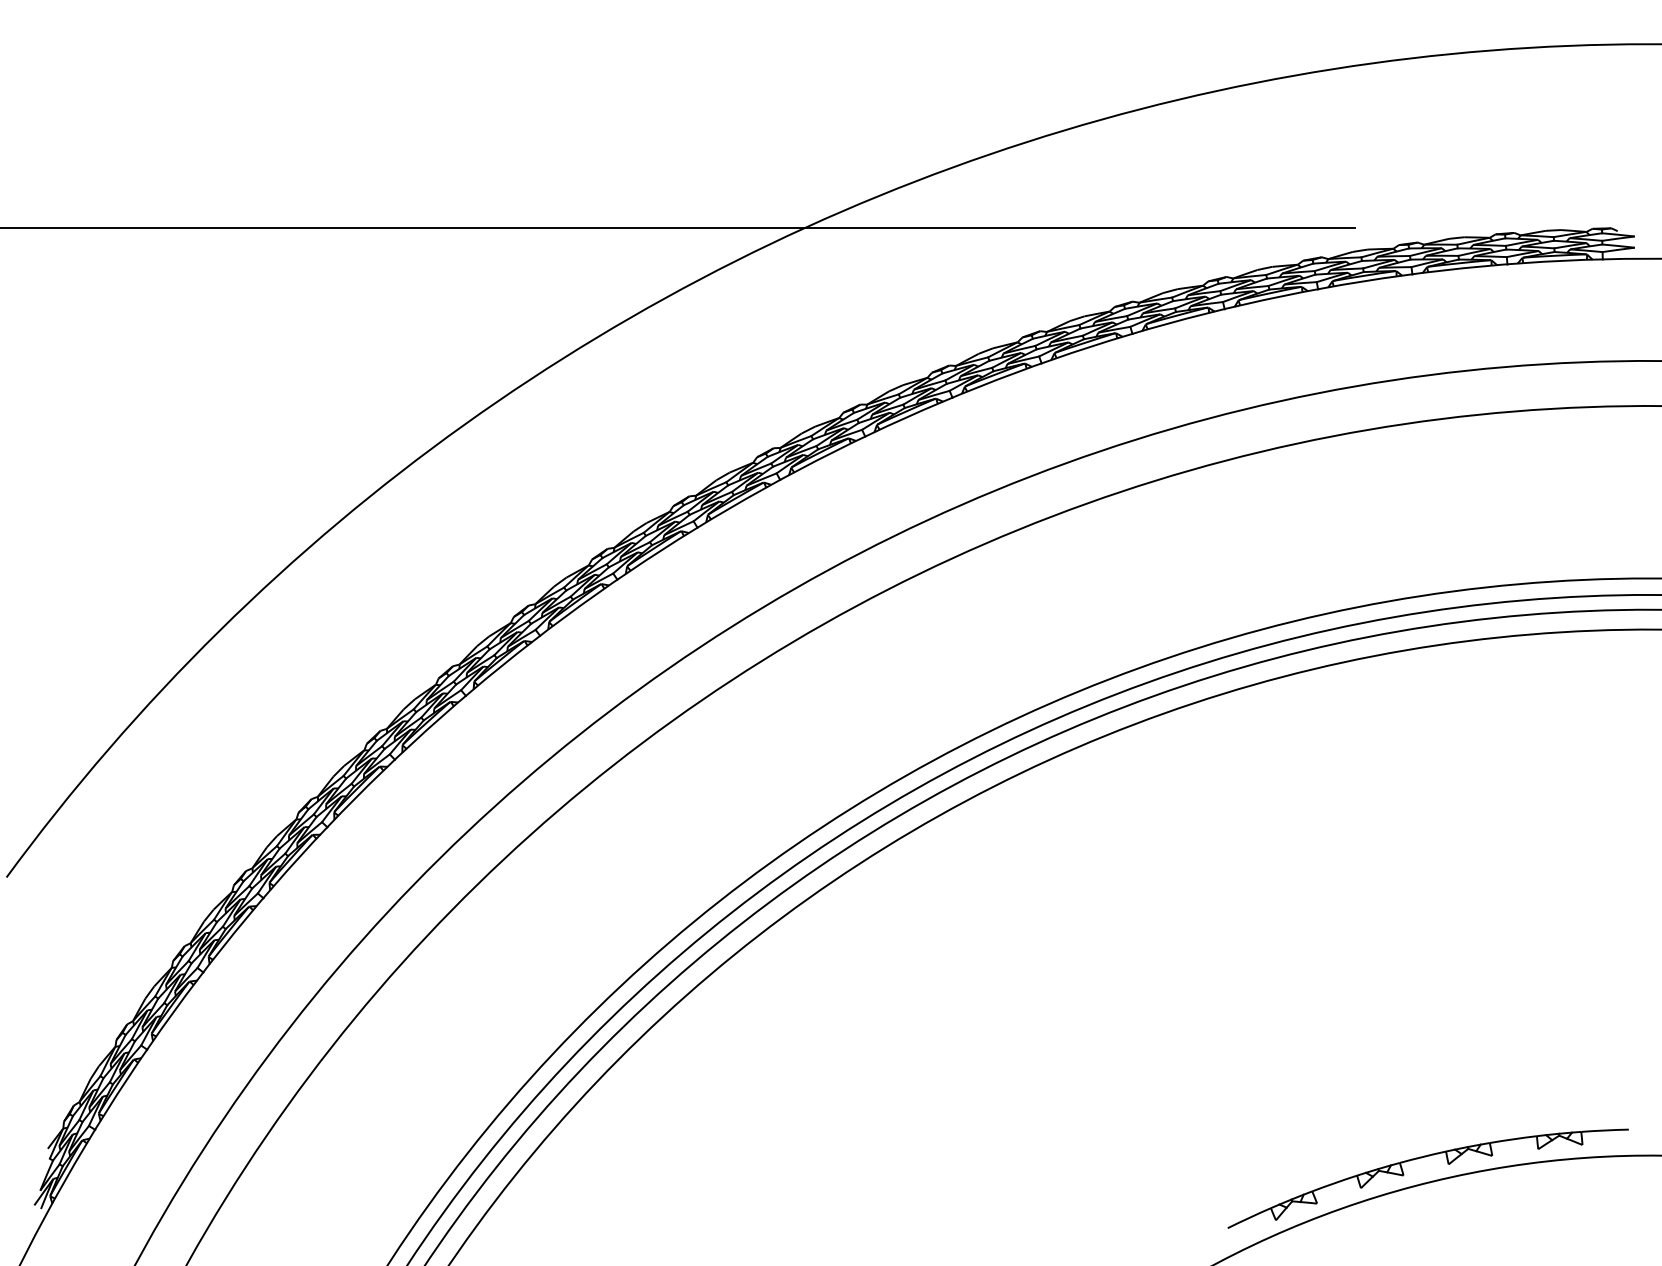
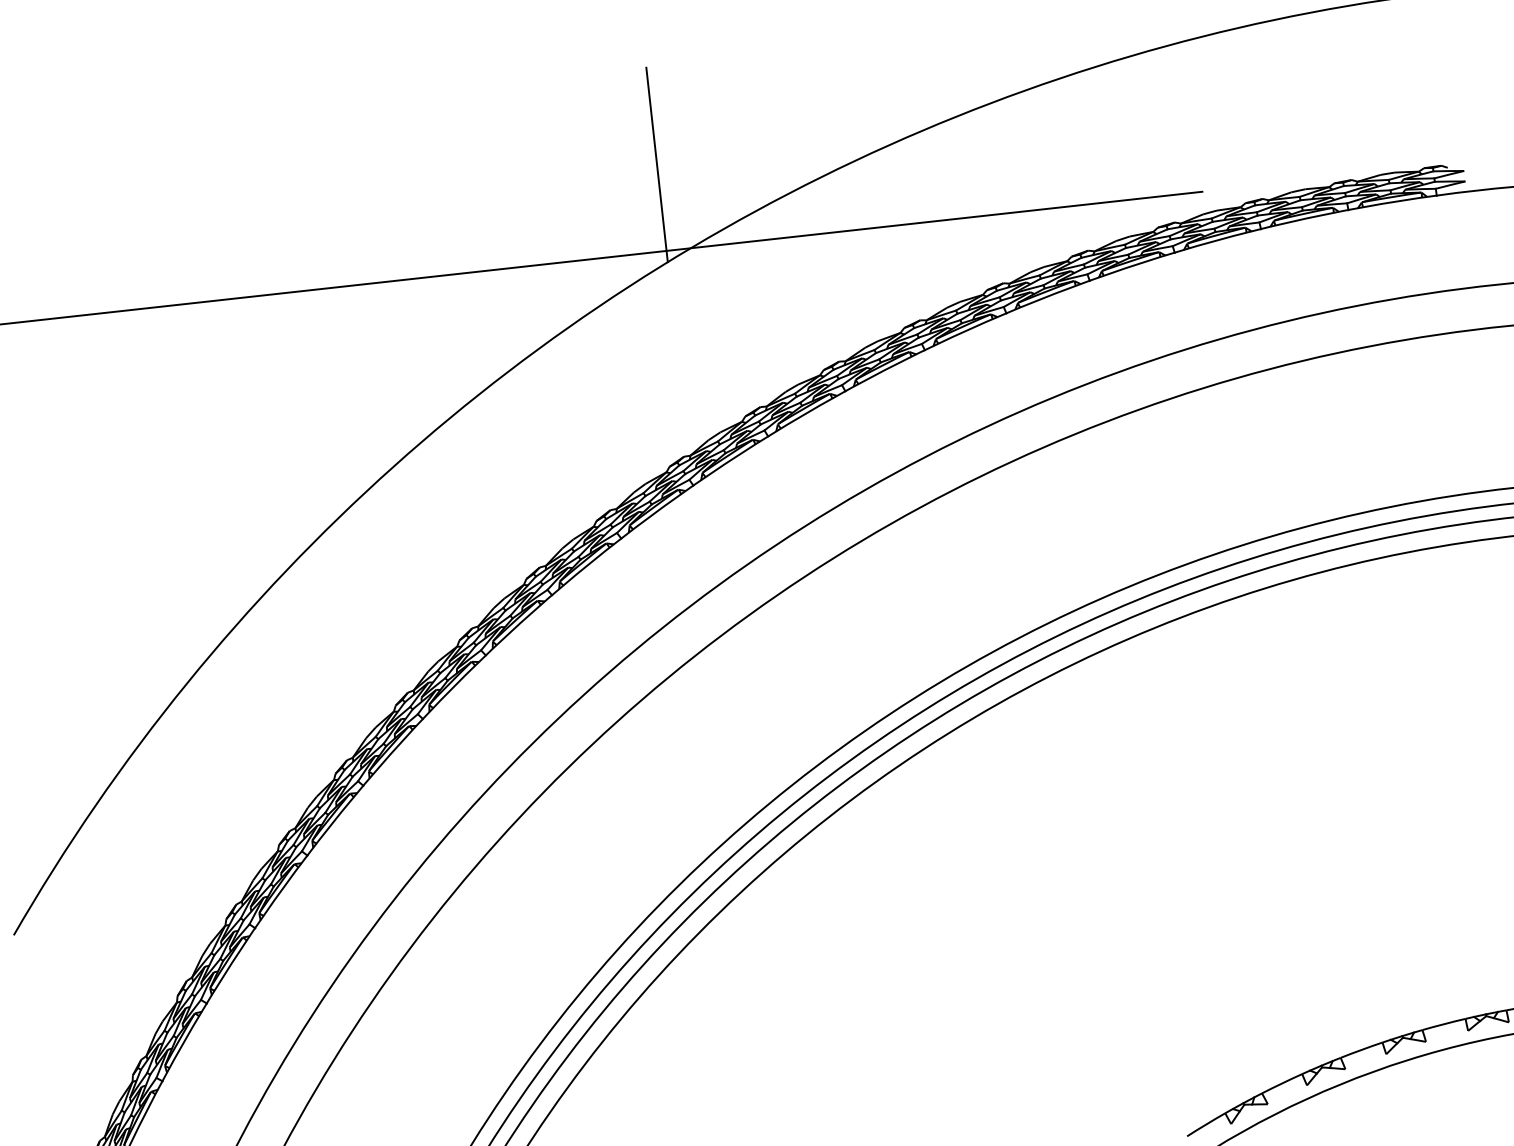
line: (779, 135) -> (657, 164), added

